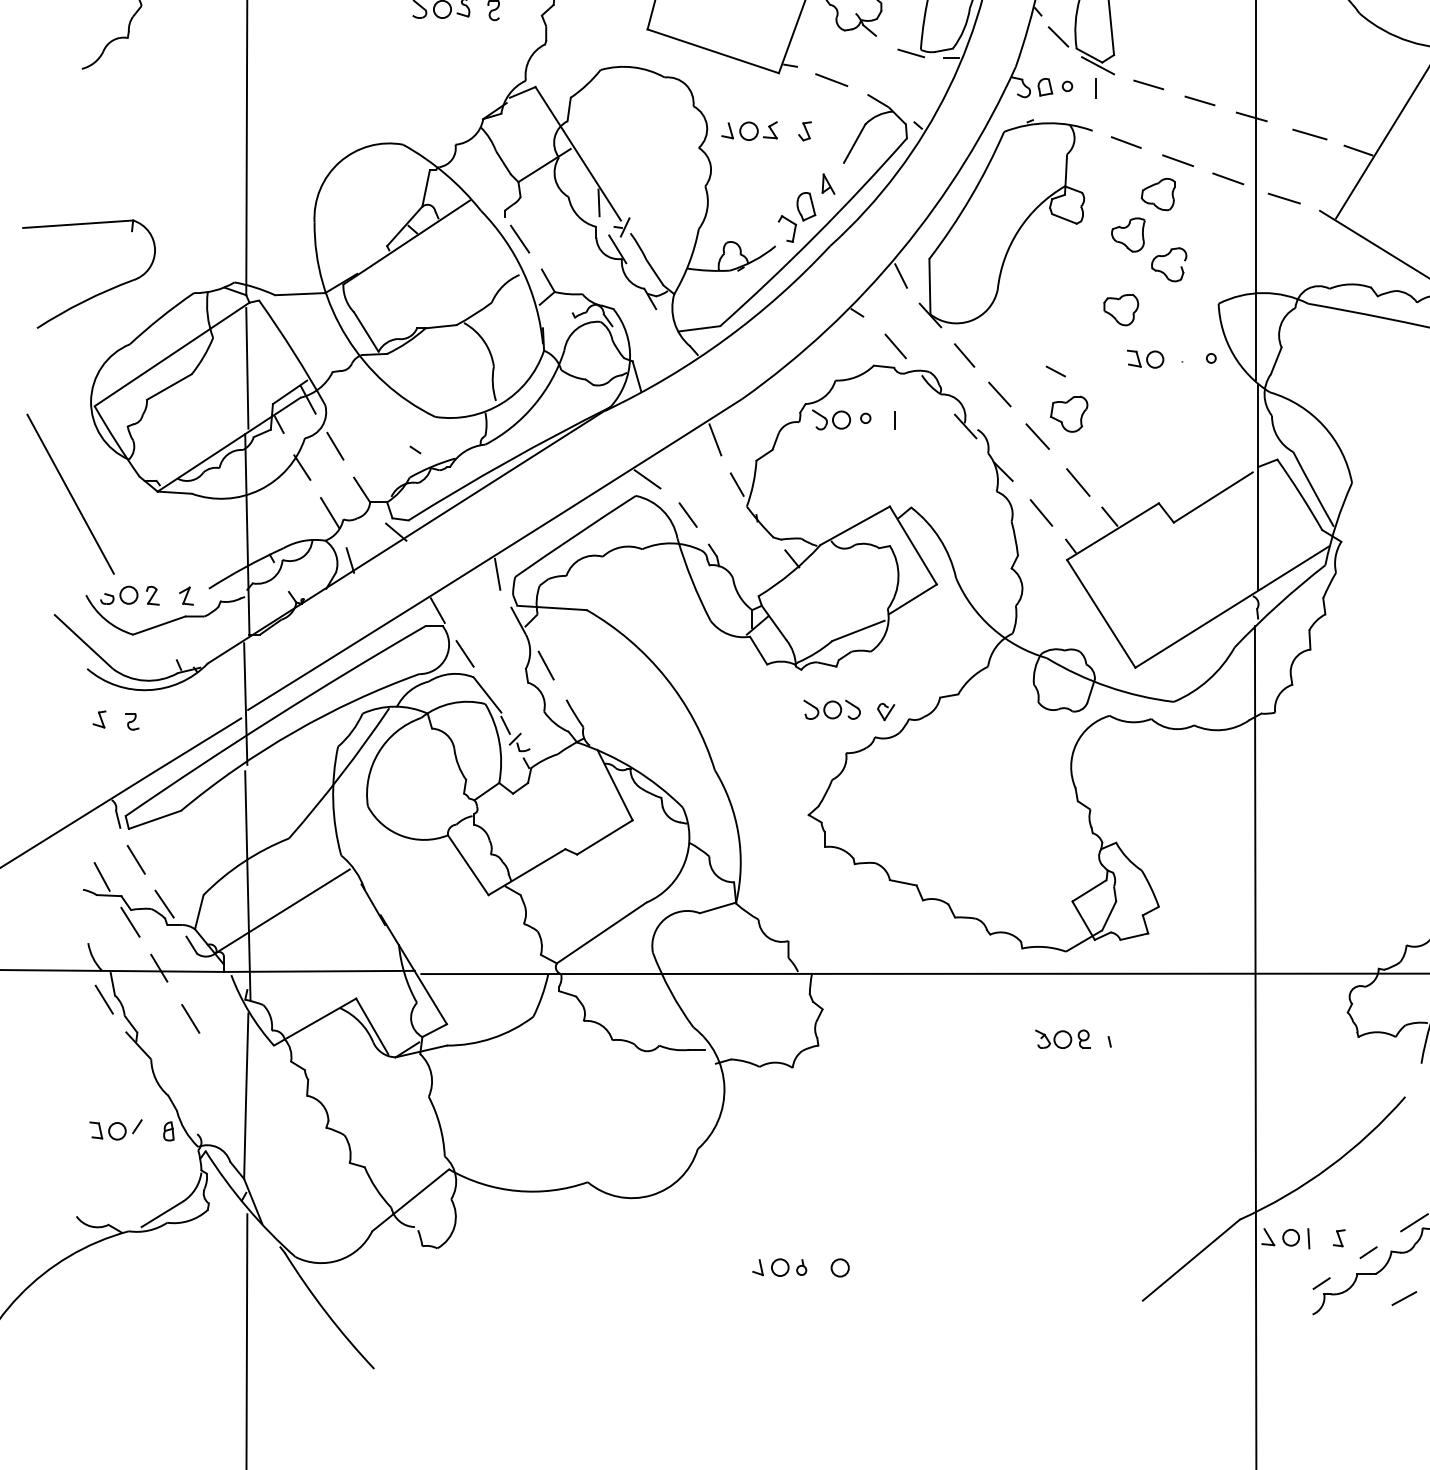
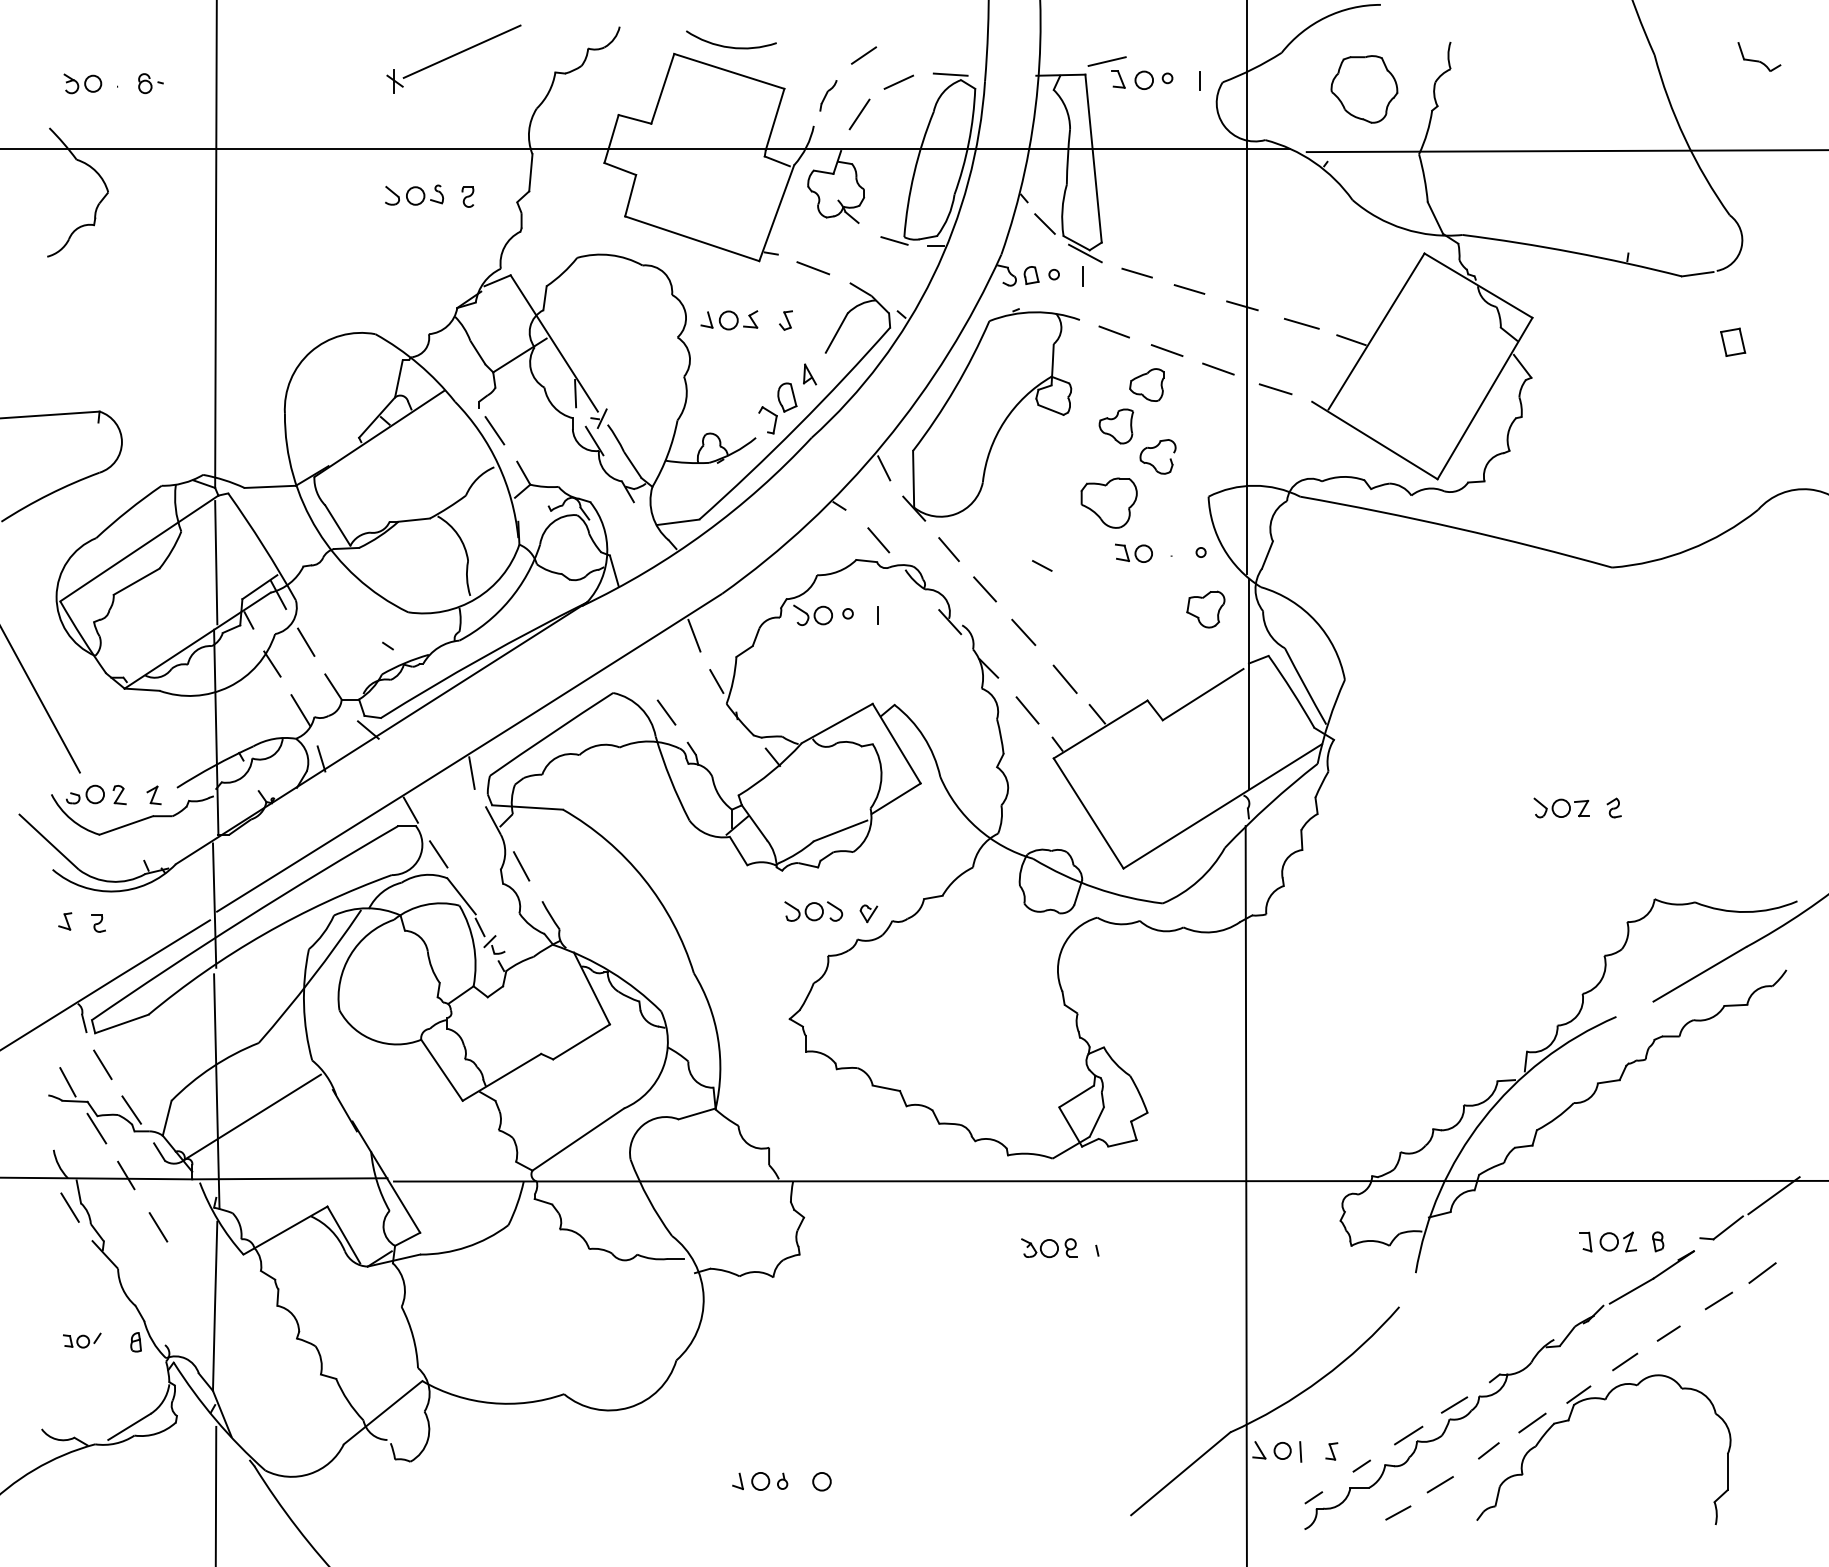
part: (1120, 310) -> (1108, 503), size x1.6
part: (1068, 414) -> (1205, 609), moved
line: (647, 478) -> (625, 675), removed
part: (116, 1129) -> (82, 1340), size x0.7

